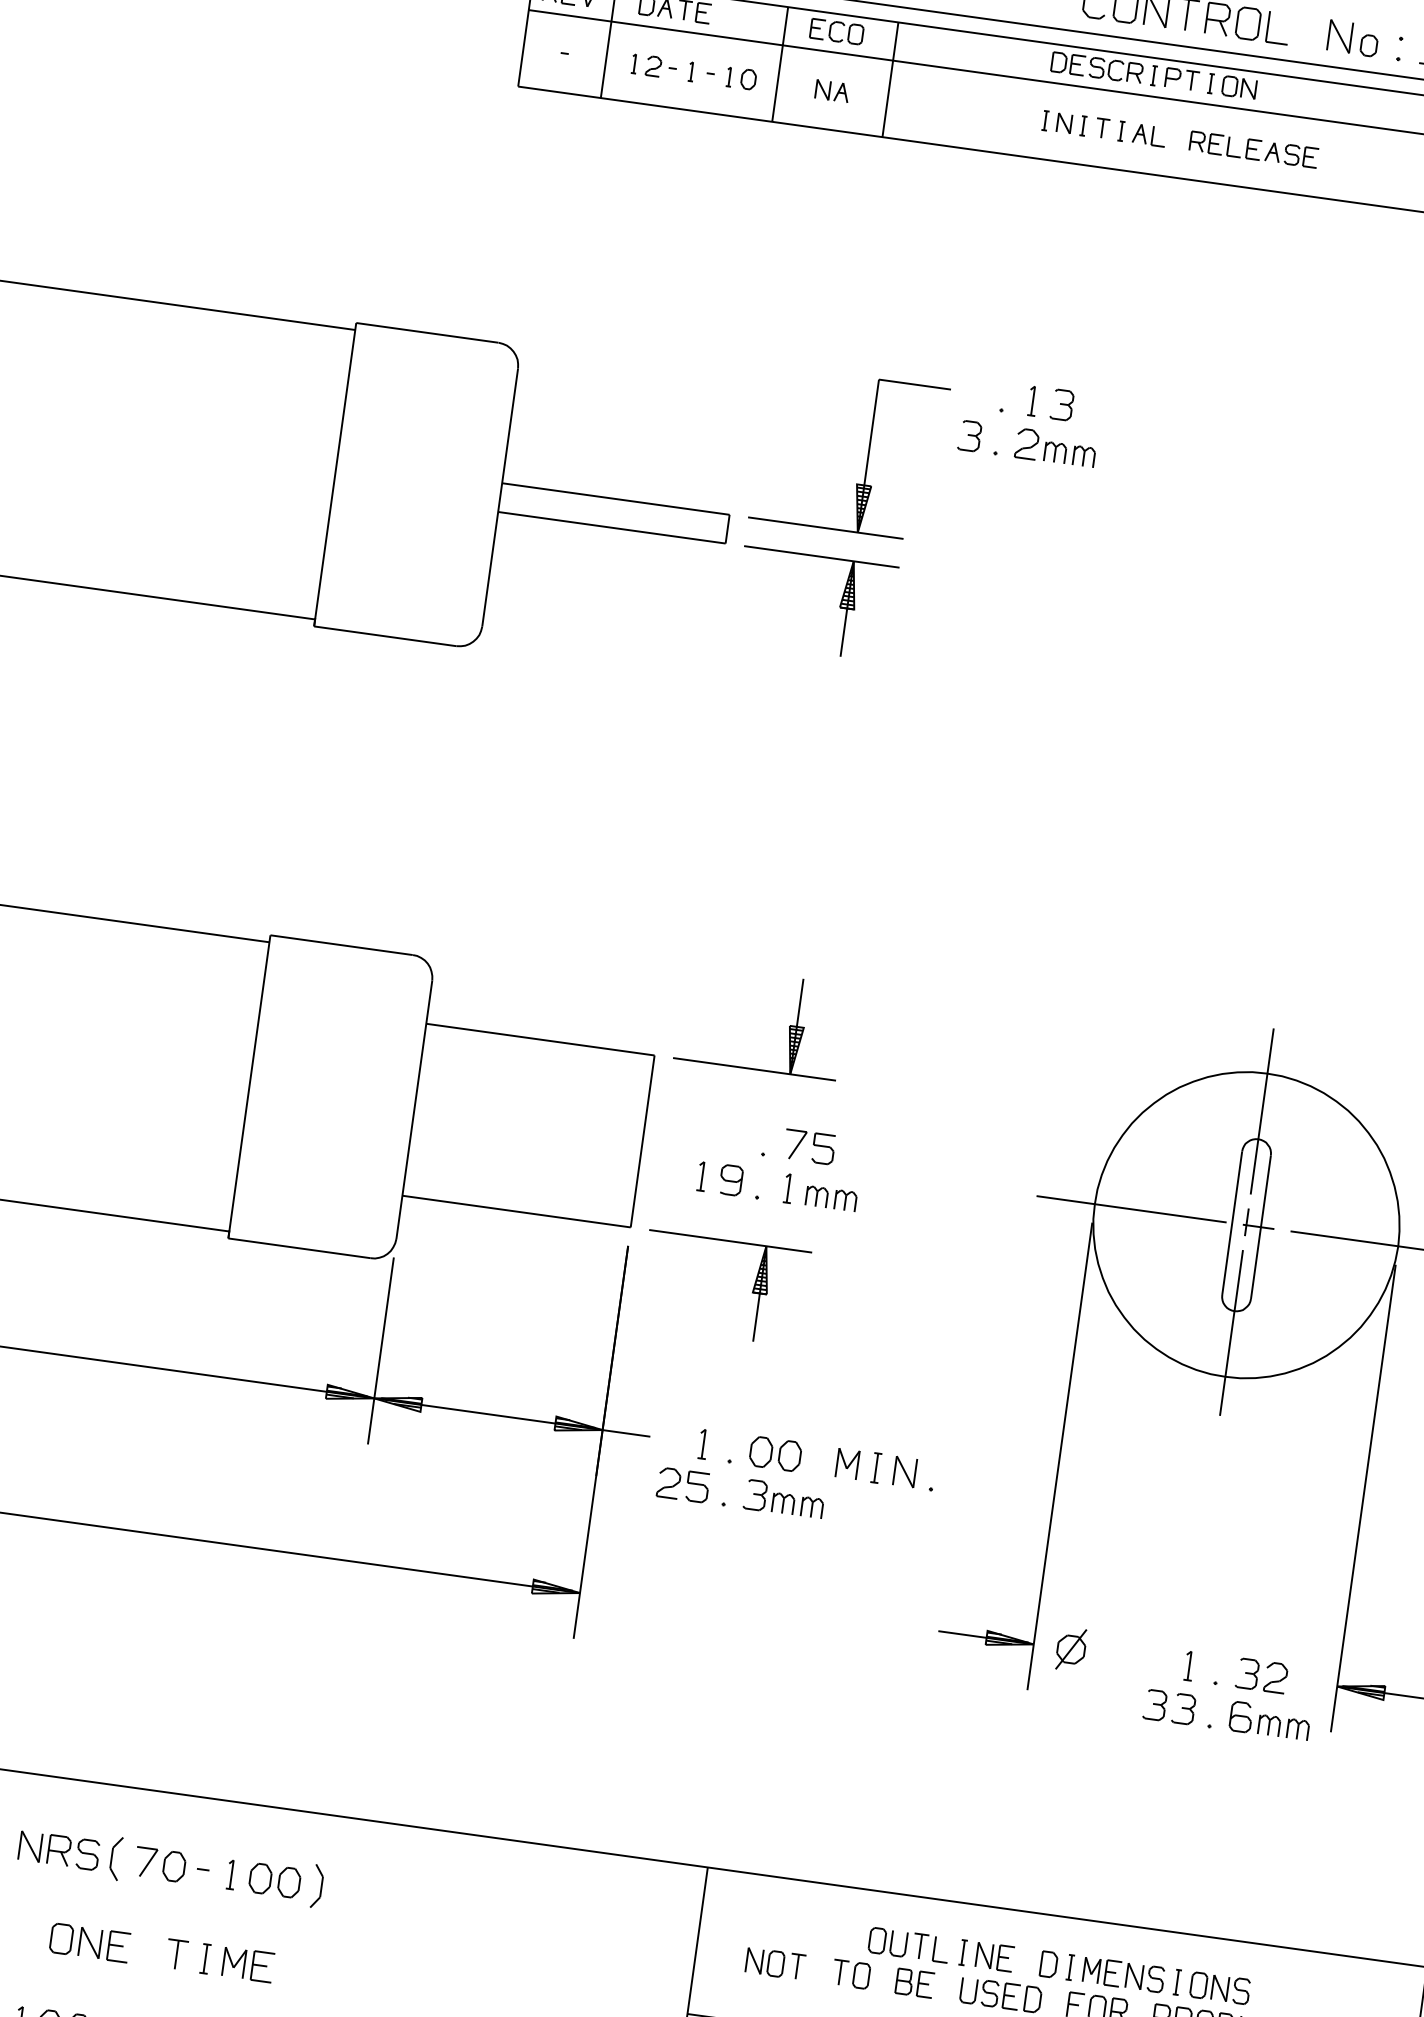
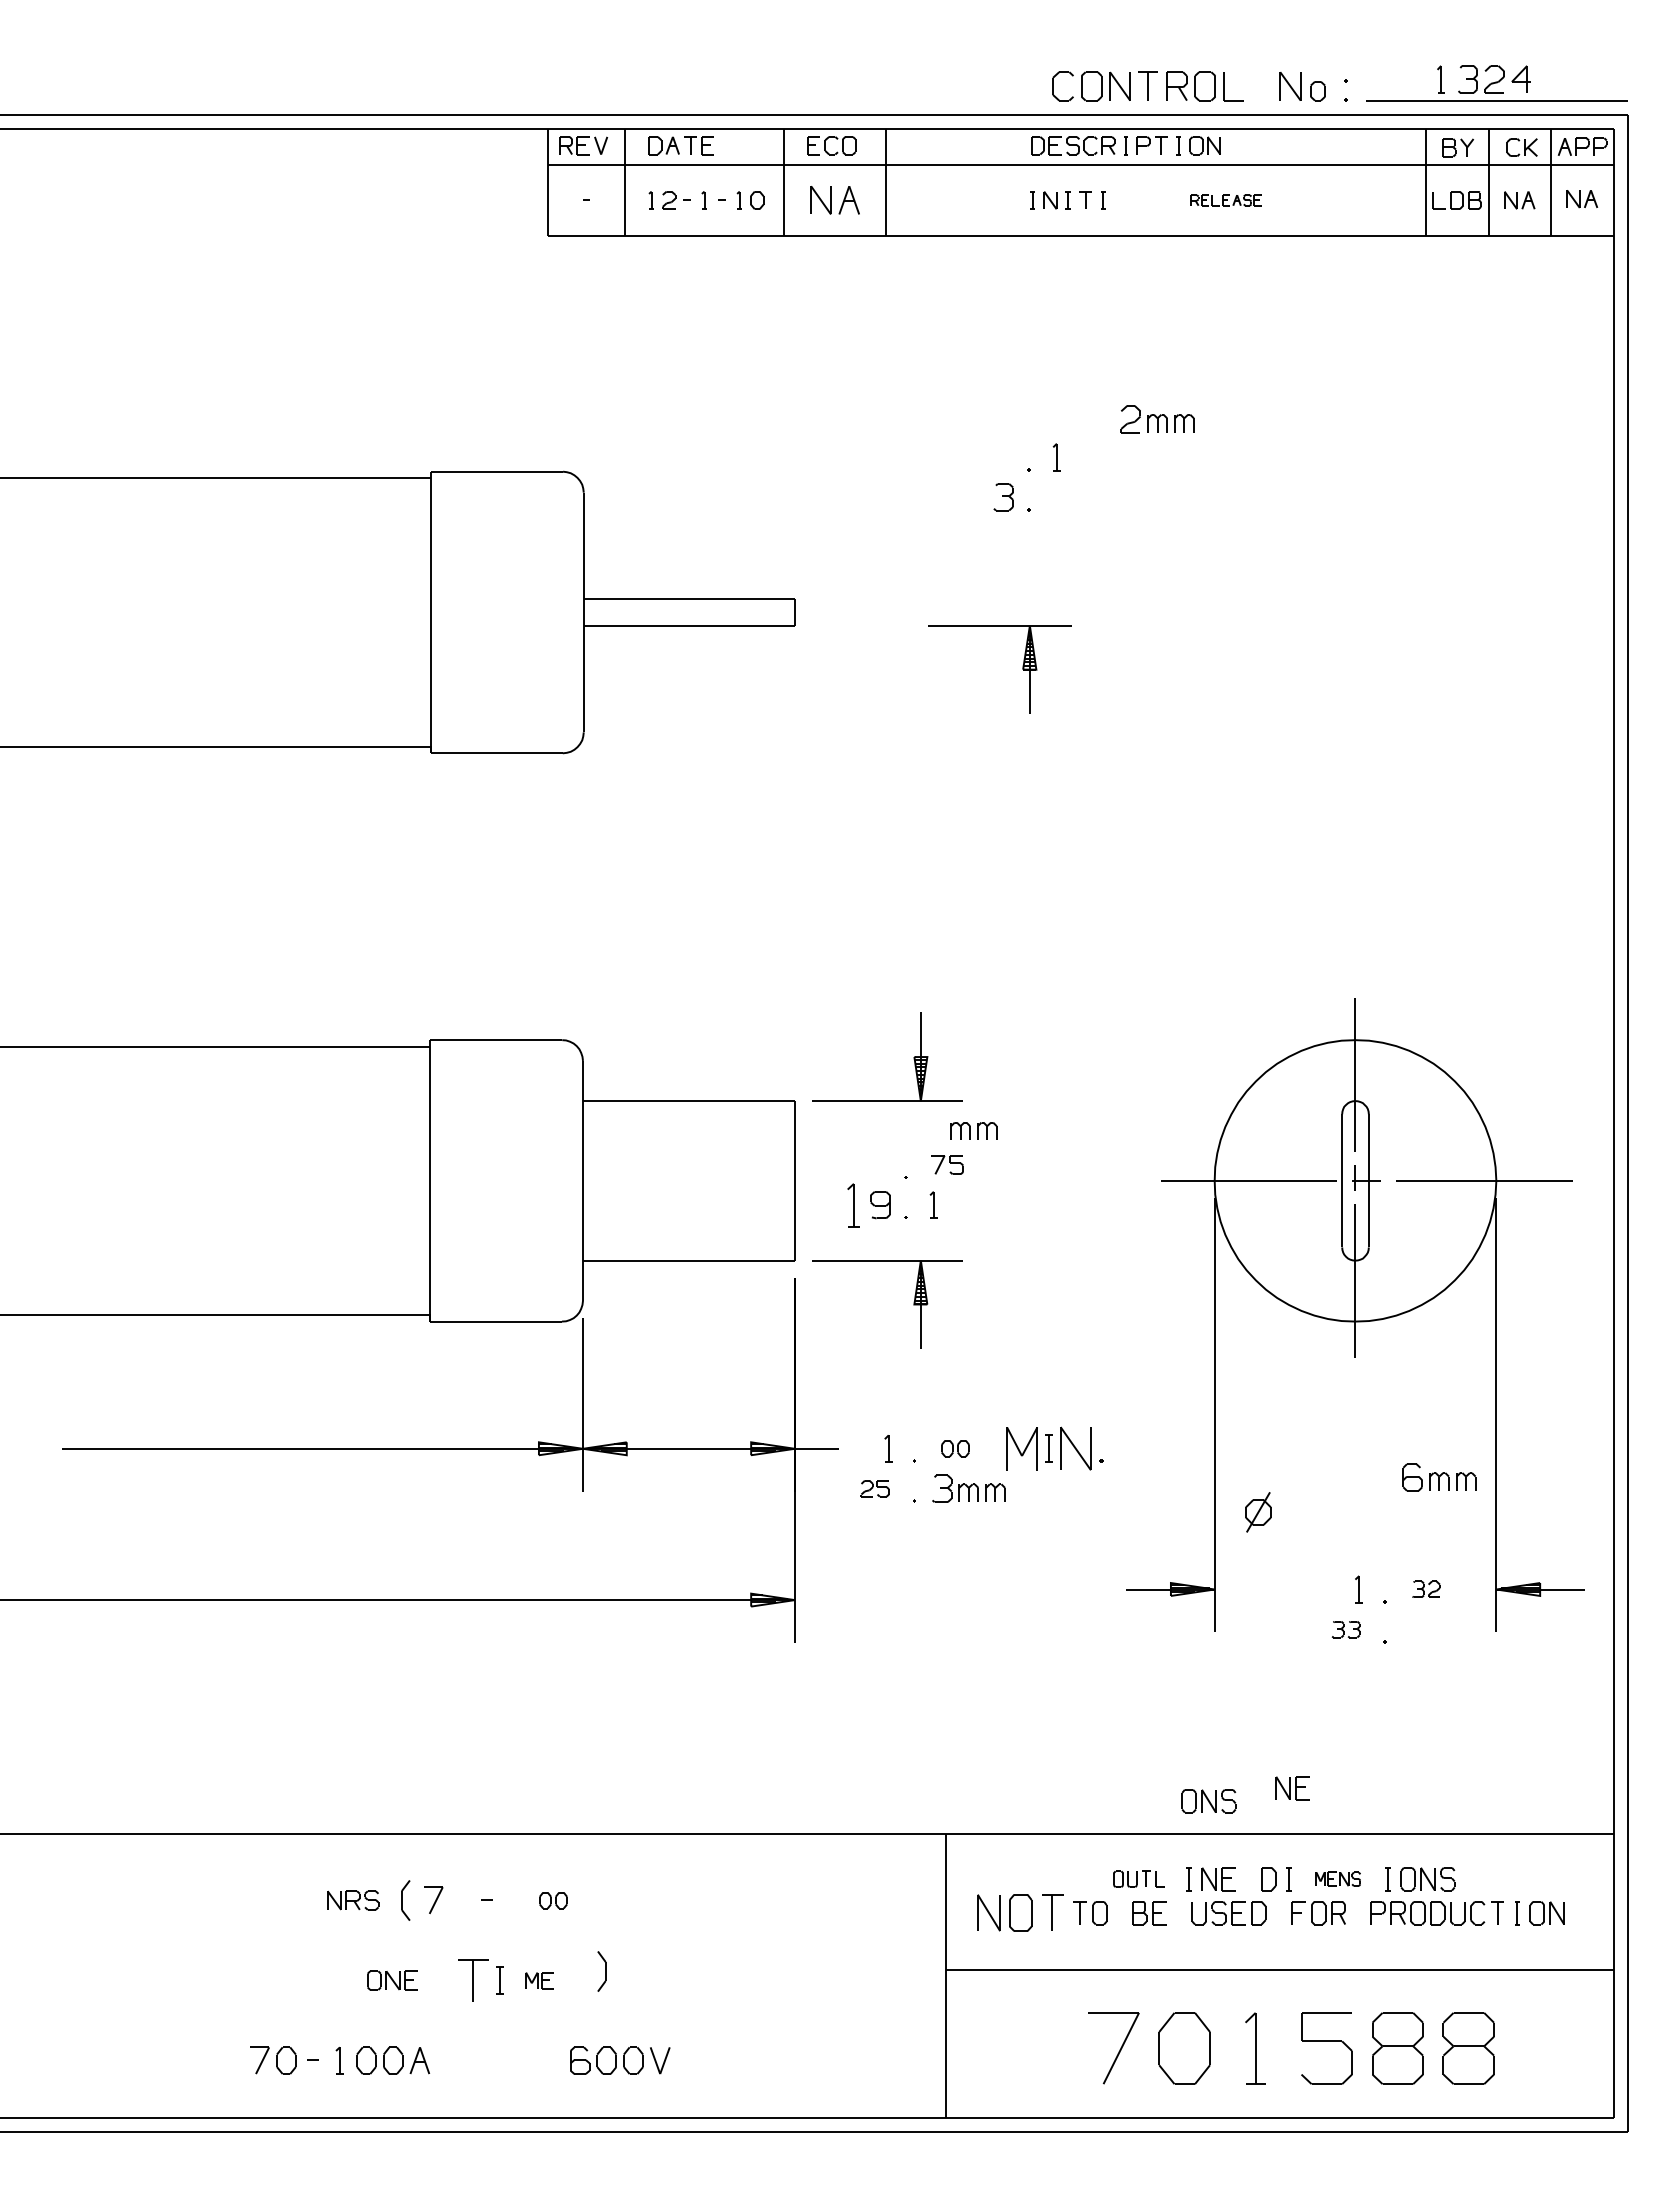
part: (831, 91) -> (834, 200), size x1.6
part: (1149, 135) -> (1129, 200), removed
part: (1254, 149) -> (1226, 200), size x0.6
part: (1061, 405) -> (1083, 457), removed
part: (1055, 448) -> (1157, 419), moved
part: (868, 455) -> (913, 527), removed
part: (839, 607) -> (1022, 669), moved
part: (809, 1146) -> (947, 1164), size x0.7
part: (702, 1175) -> (853, 1204), size x1.6
part: (830, 1197) -> (973, 1130), moved
part: (775, 1453) -> (955, 1448), size x0.6
part: (847, 1463) -> (1022, 1448), size x1.6
part: (904, 1471) -> (1075, 1448), size x1.6
part: (682, 1484) -> (874, 1488), size x0.6
part: (1071, 1649) -> (1258, 1512), moved
part: (1261, 1676) -> (1426, 1589), size x0.6
part: (1168, 1707) -> (1345, 1629), size x0.6
part: (1269, 1721) -> (1439, 1477), moved
part: (58, 1850) -> (352, 1900), size x0.7
part: (174, 1866) -> (460, 1900), removed
part: (1087, 1870) -> (1292, 1788), added
part: (995, 1871) -> (1208, 1801), added
part: (230, 1874) -> (512, 1900), removed
part: (275, 1880) -> (553, 1900), size x0.6
part: (317, 1886) -> (601, 1971), moved
part: (89, 1942) -> (392, 1980), size x0.7
part: (908, 1945) -> (1138, 1879), size x0.7
part: (177, 1953) -> (473, 1979), size x1.6
part: (247, 1964) -> (539, 1980), size x0.6
part: (775, 1964) -> (1019, 1913), size x1.6
part: (1123, 1975) -> (1338, 1879), size x0.6

